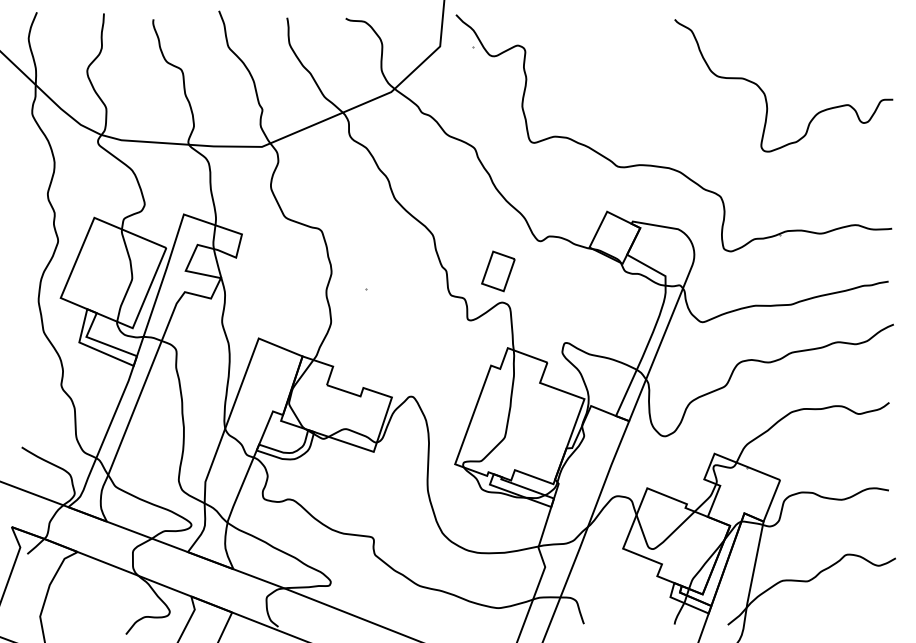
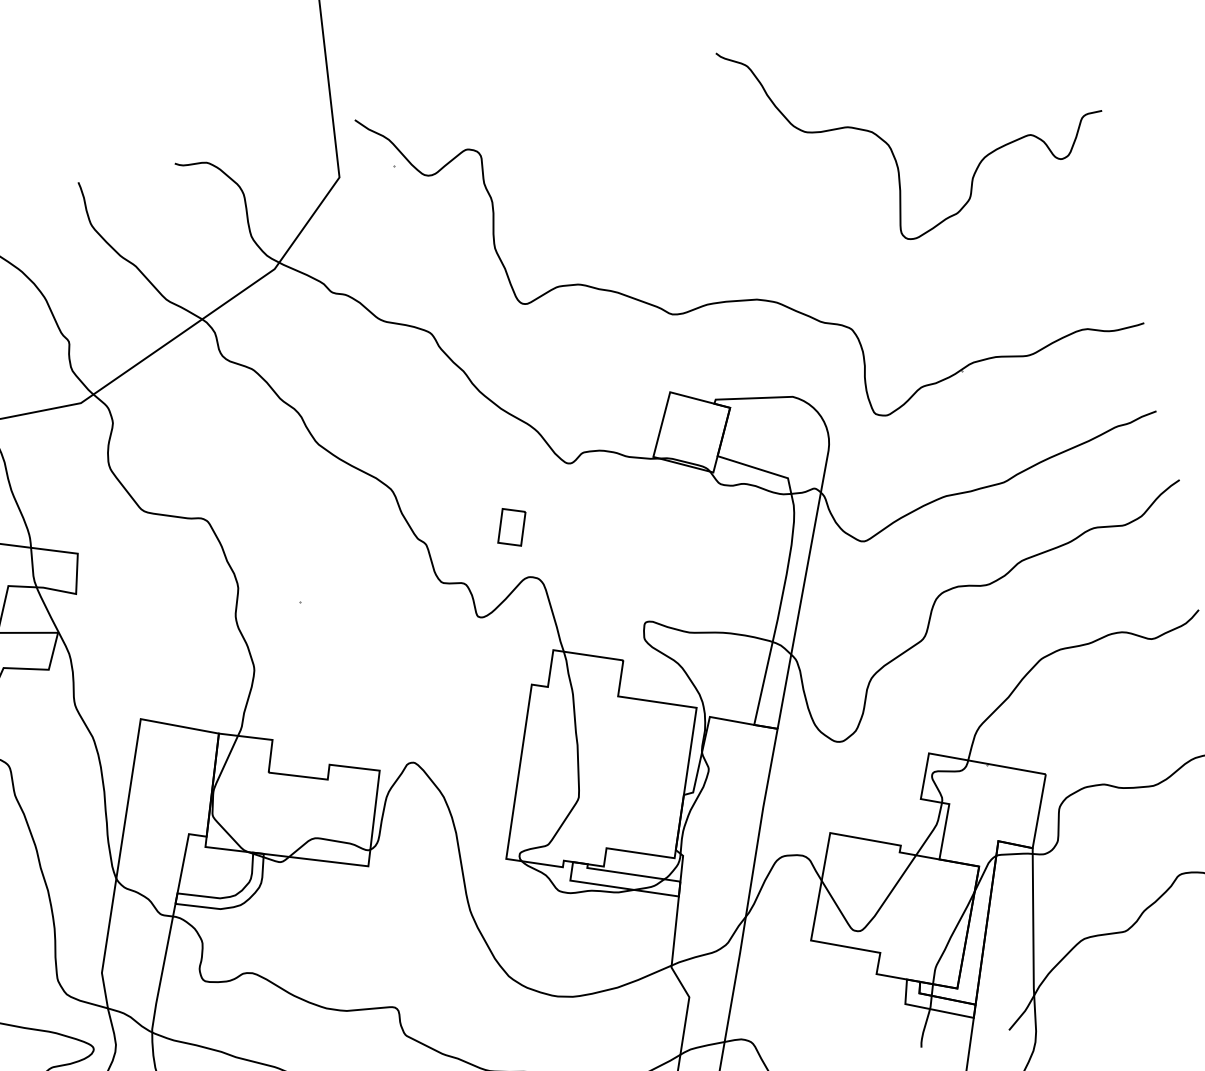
part: (498, 271) -> (511, 527), size x0.6

